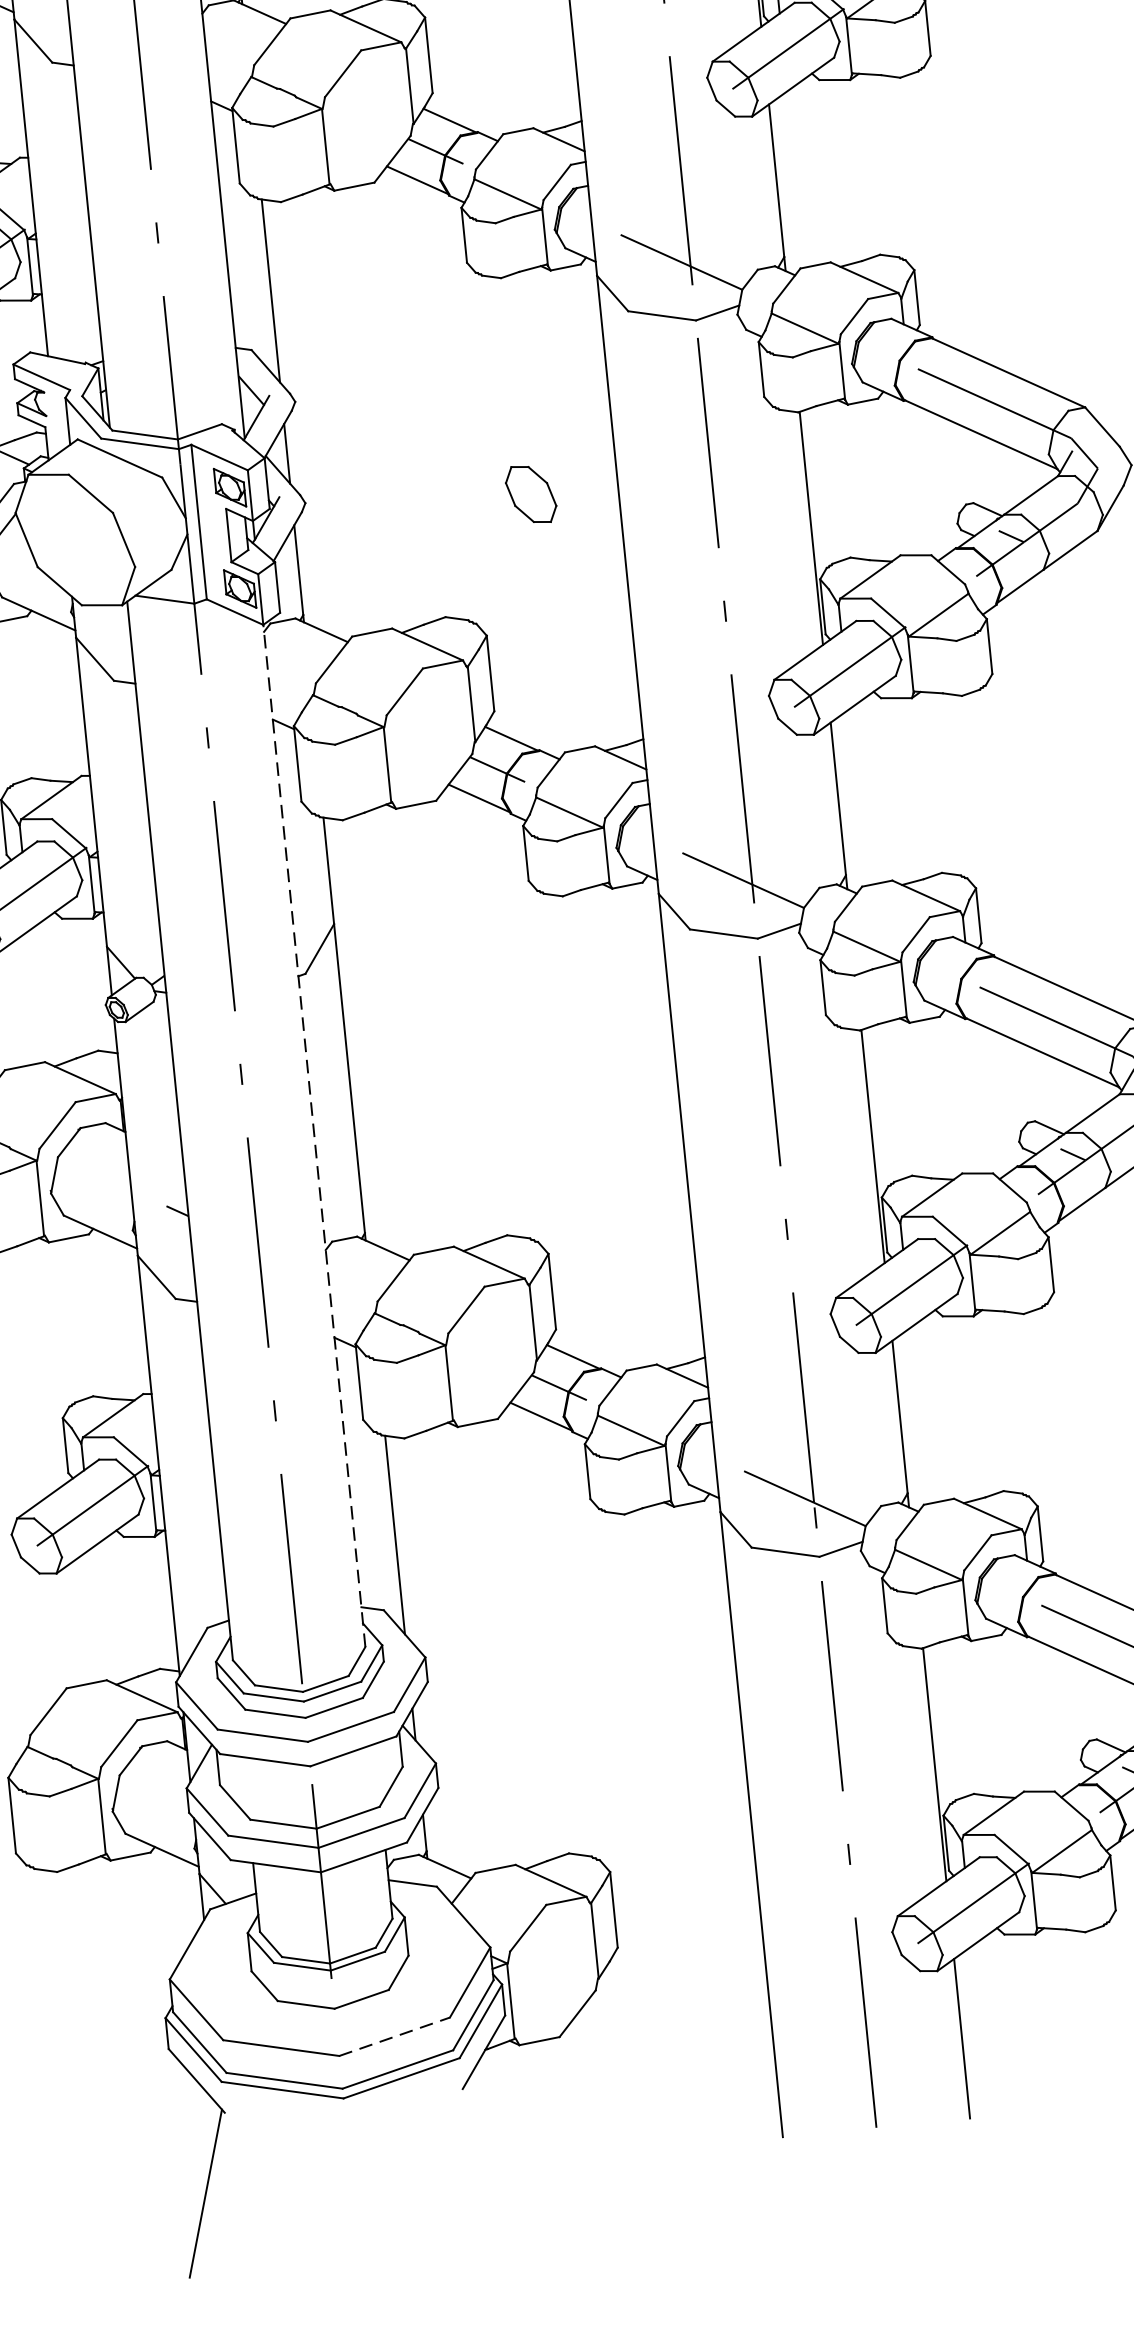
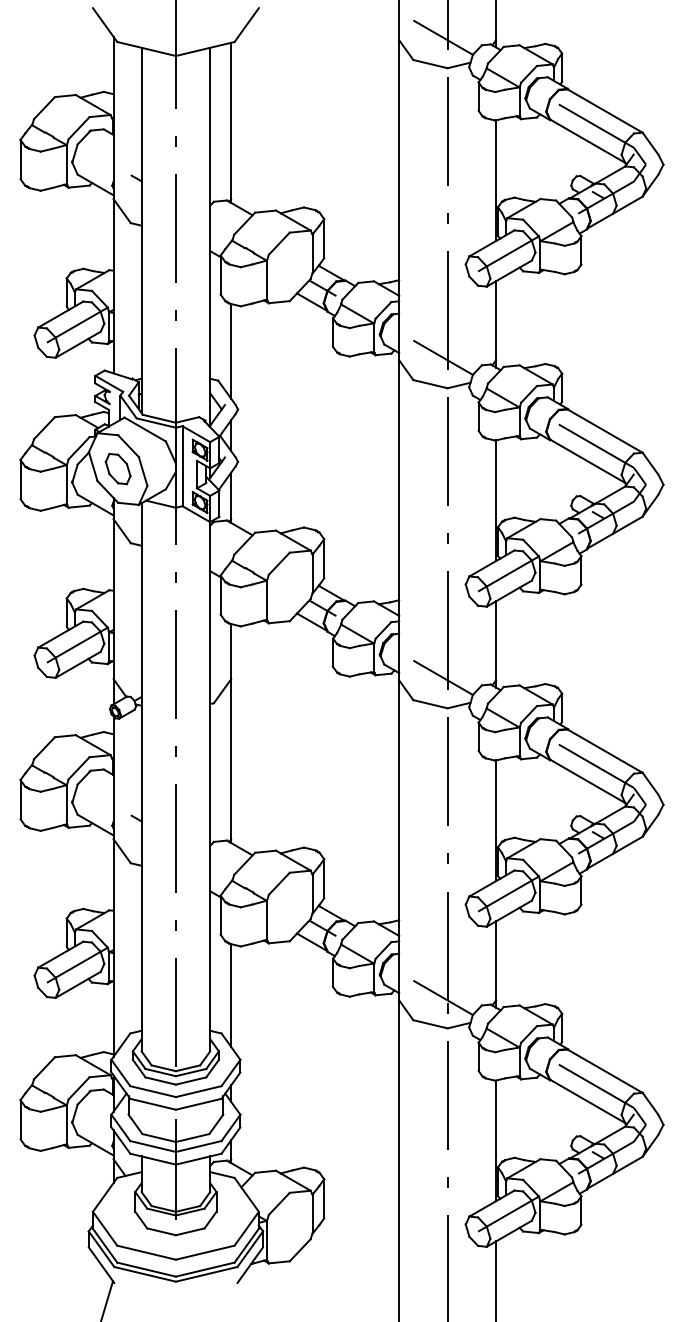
part: (529, 495) -> (117, 469), moved
line: (314, 1135) -> (210, 786), dashed -> solid
line: (395, 2036) -> (205, 1252), dashed -> solid

